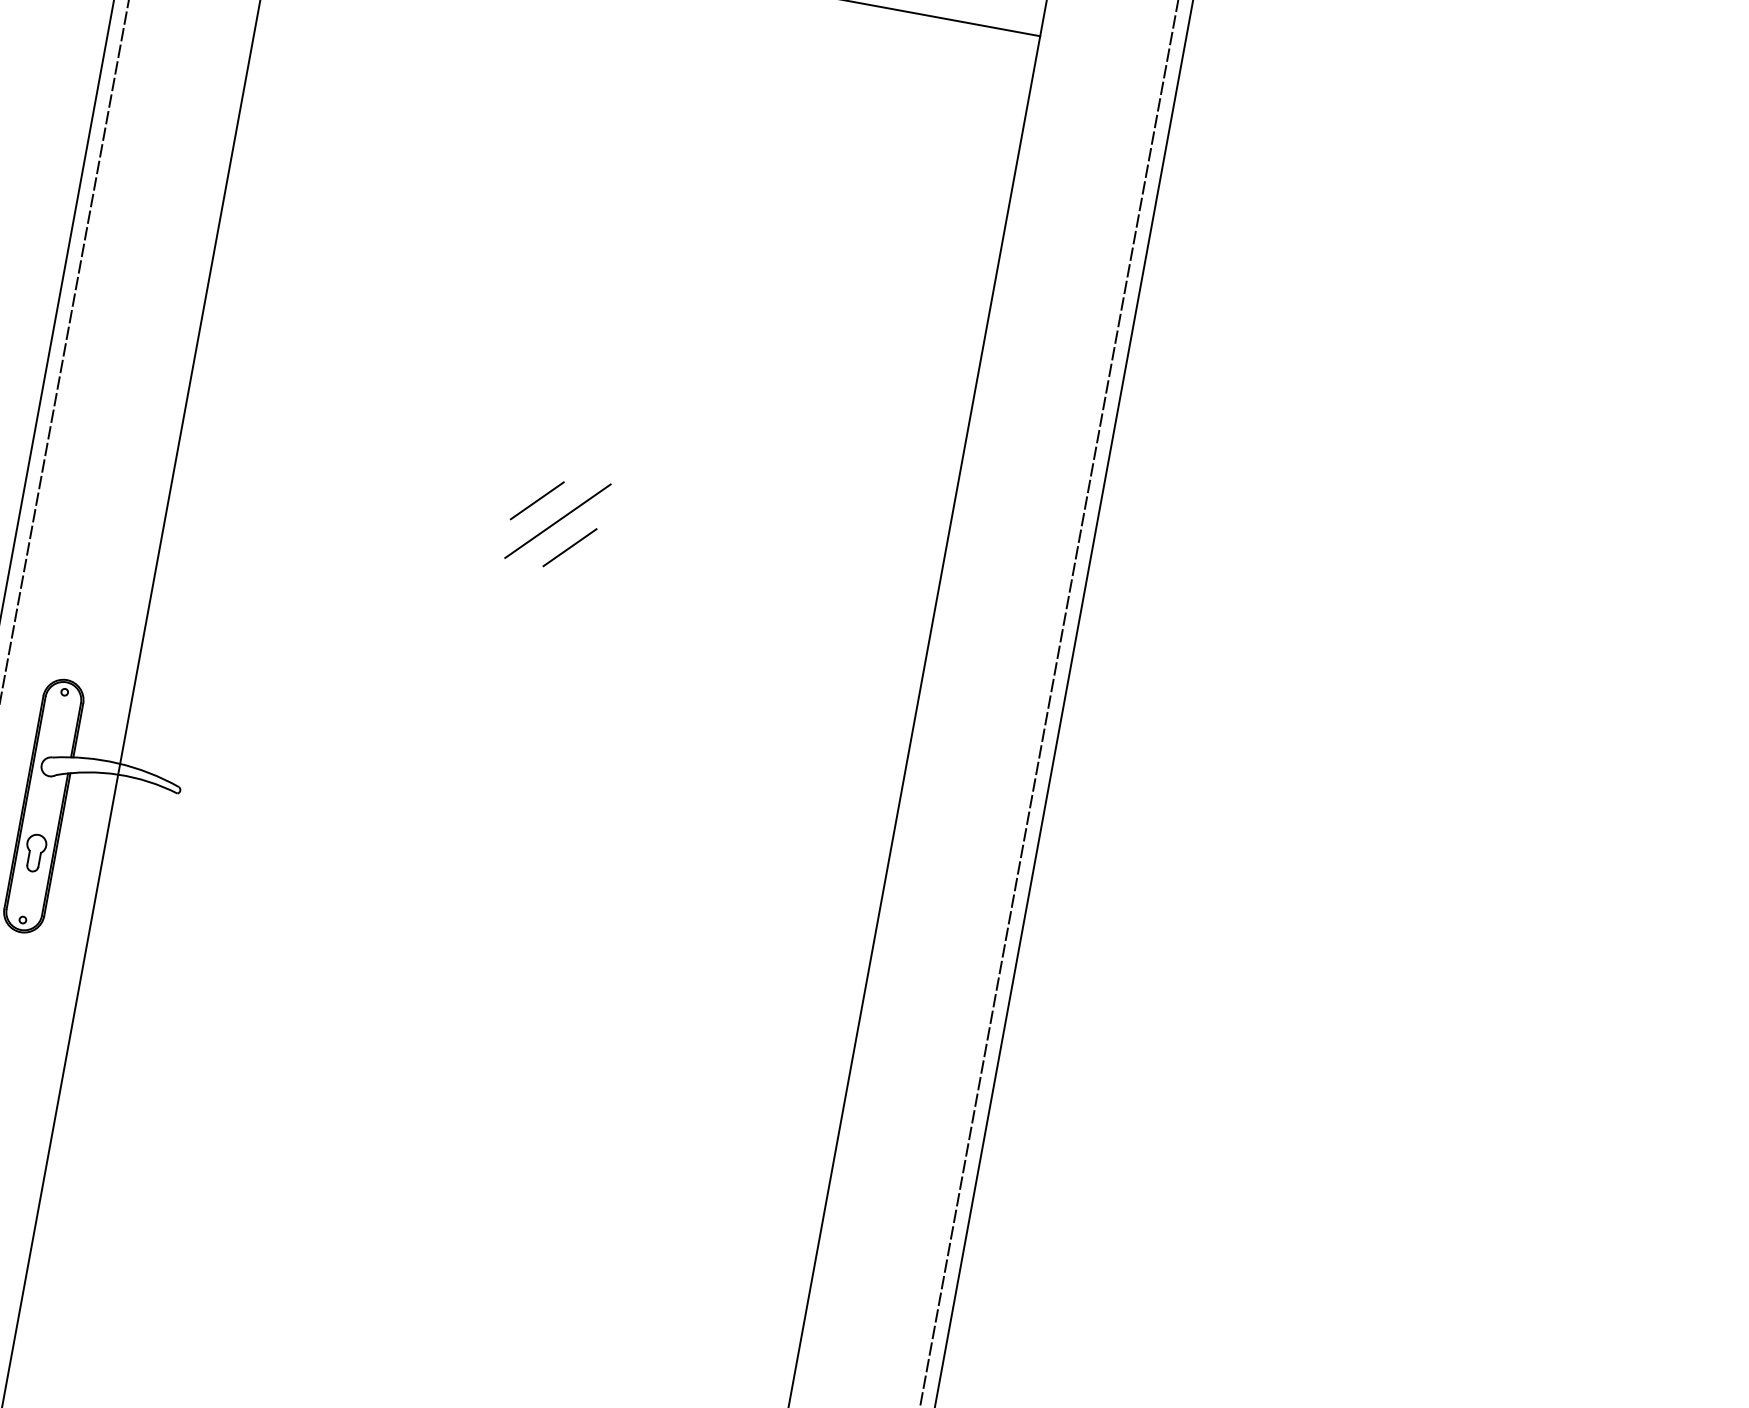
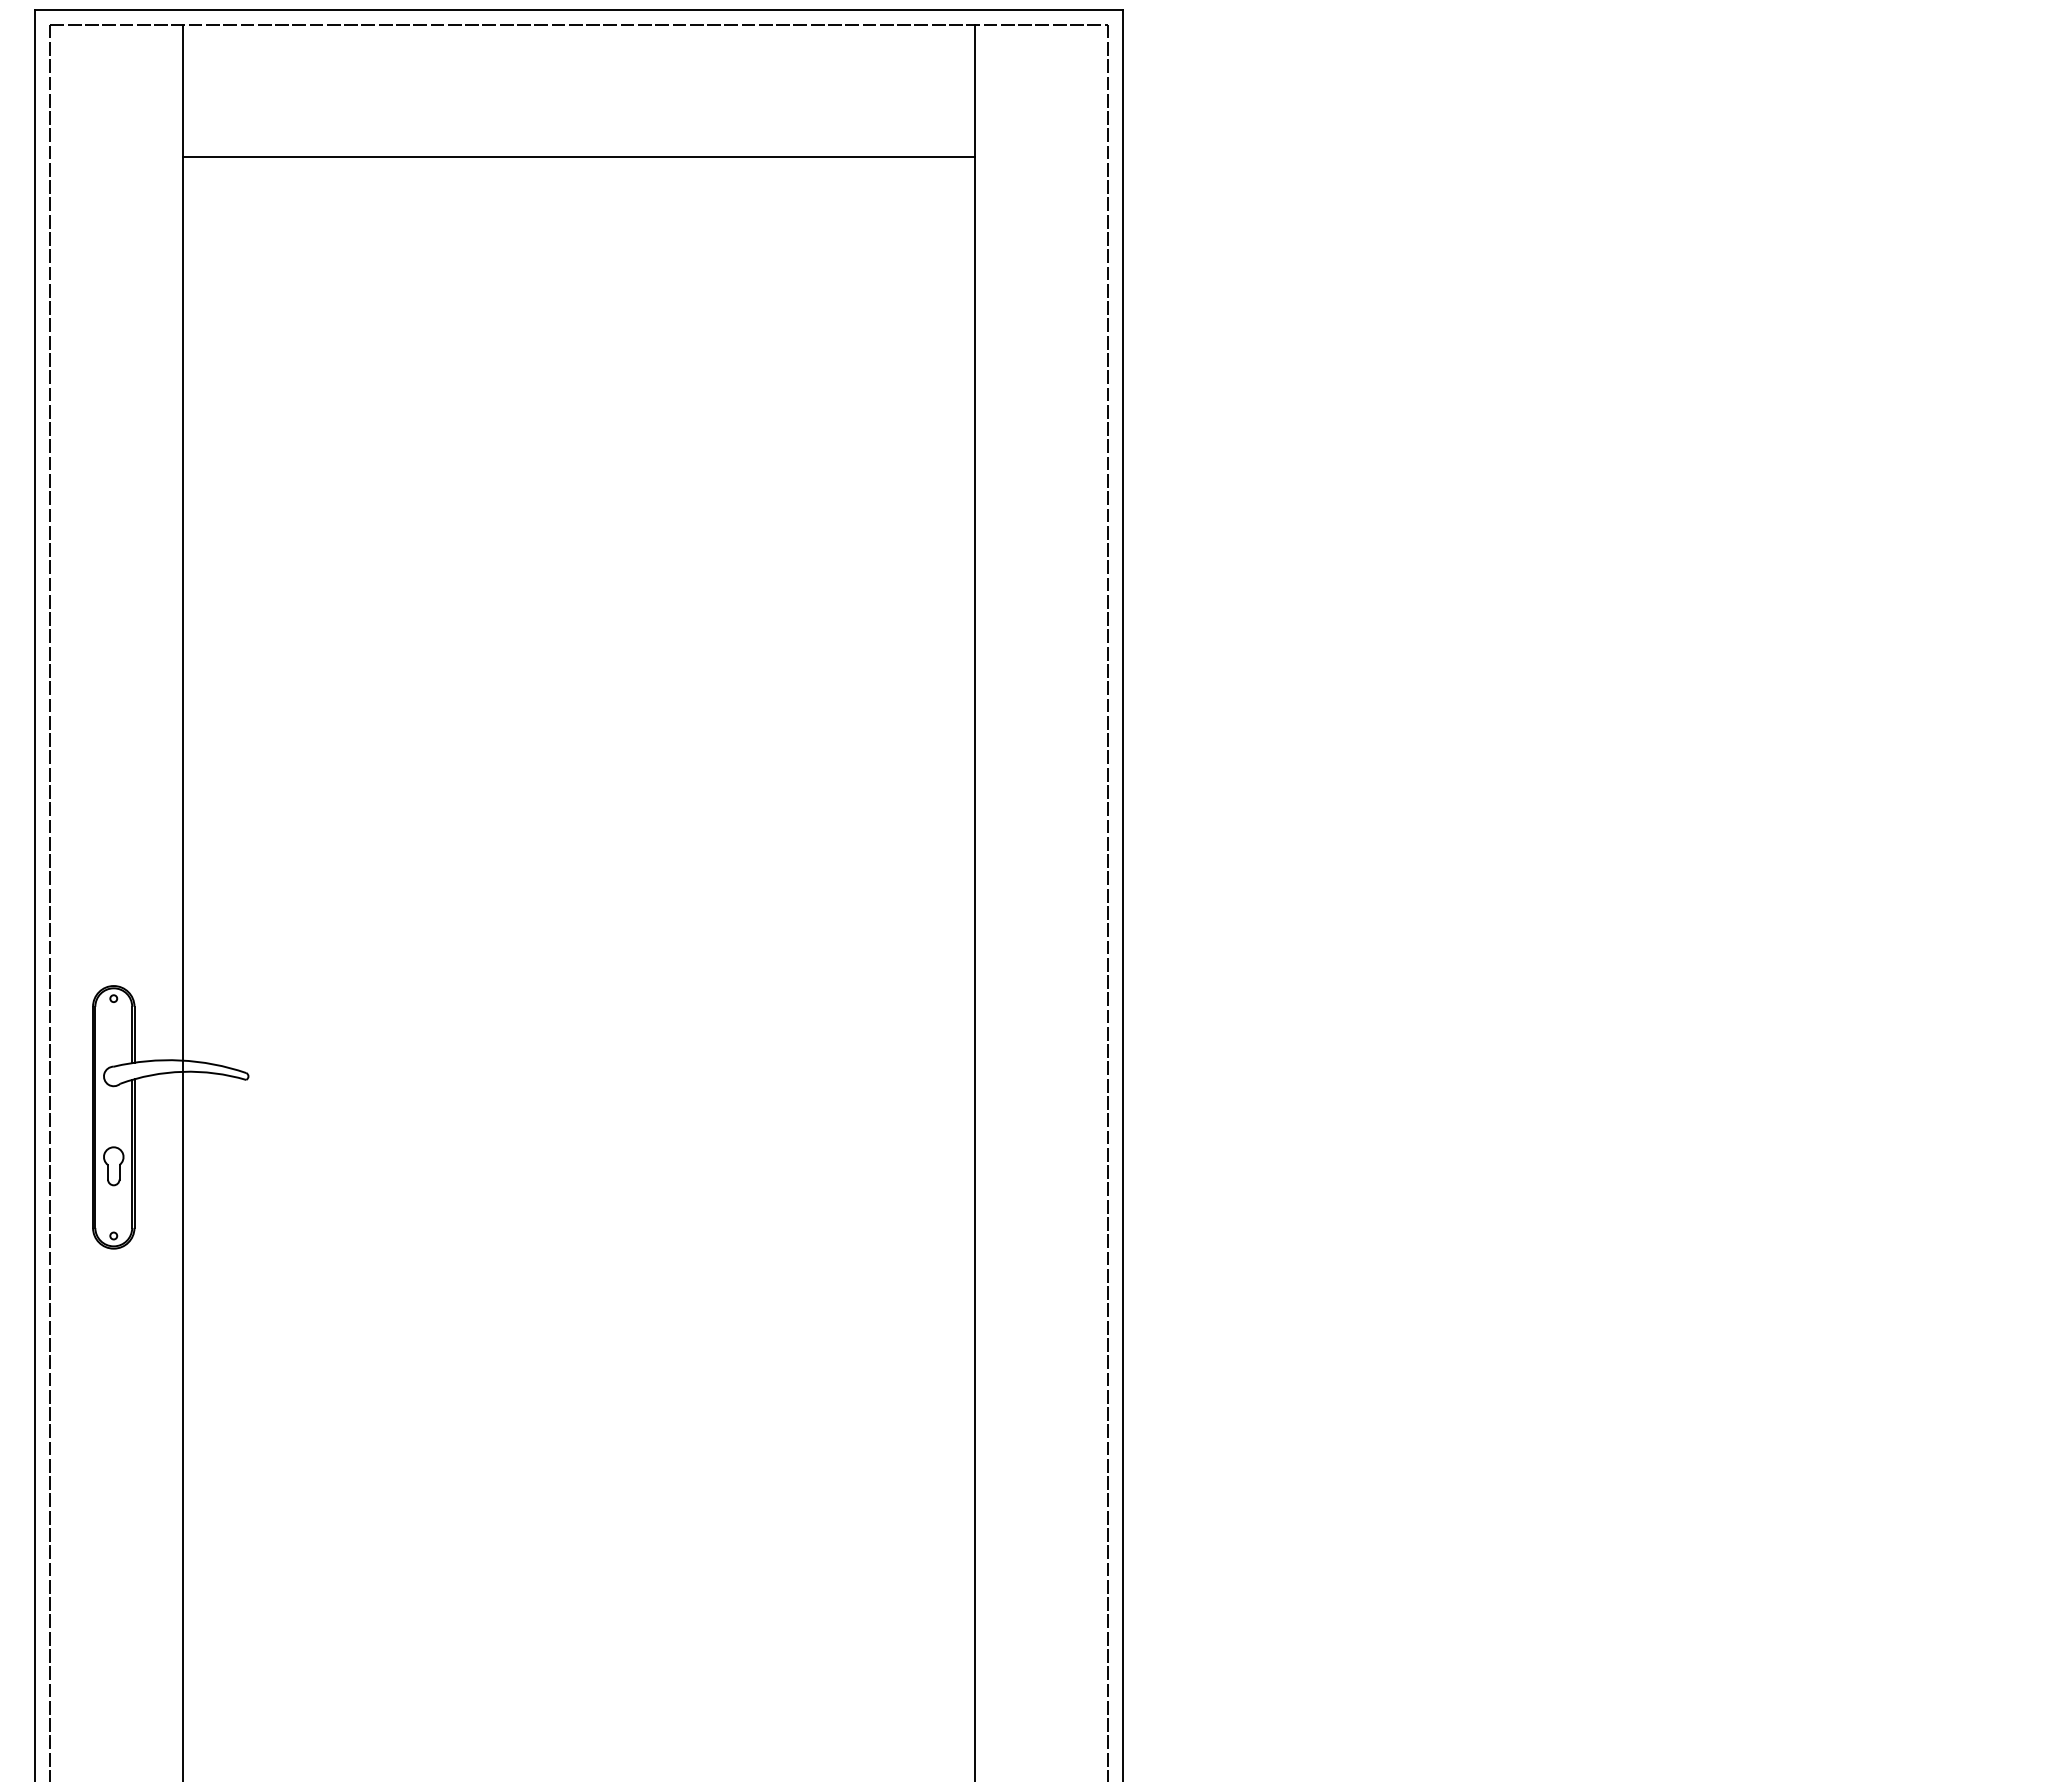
line: (537, 499) -> (554, 717), removed
line: (557, 520) -> (578, 734), removed
line: (569, 547) -> (595, 759), removed

